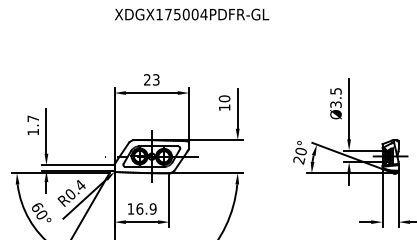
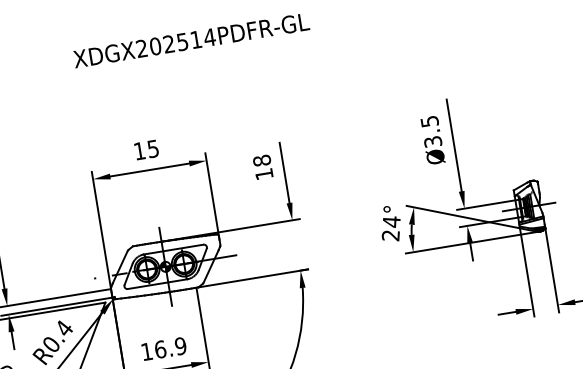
text: (177, 14) -> (169, 44), XDGX175004PDFR-GL -> XDGX202514PDFR-GL
text: (151, 79) -> (145, 149), 23 -> 15
text: (224, 98) -> (261, 160), 10 -> 18
text: (300, 151) -> (390, 221), 20° -> 24°

